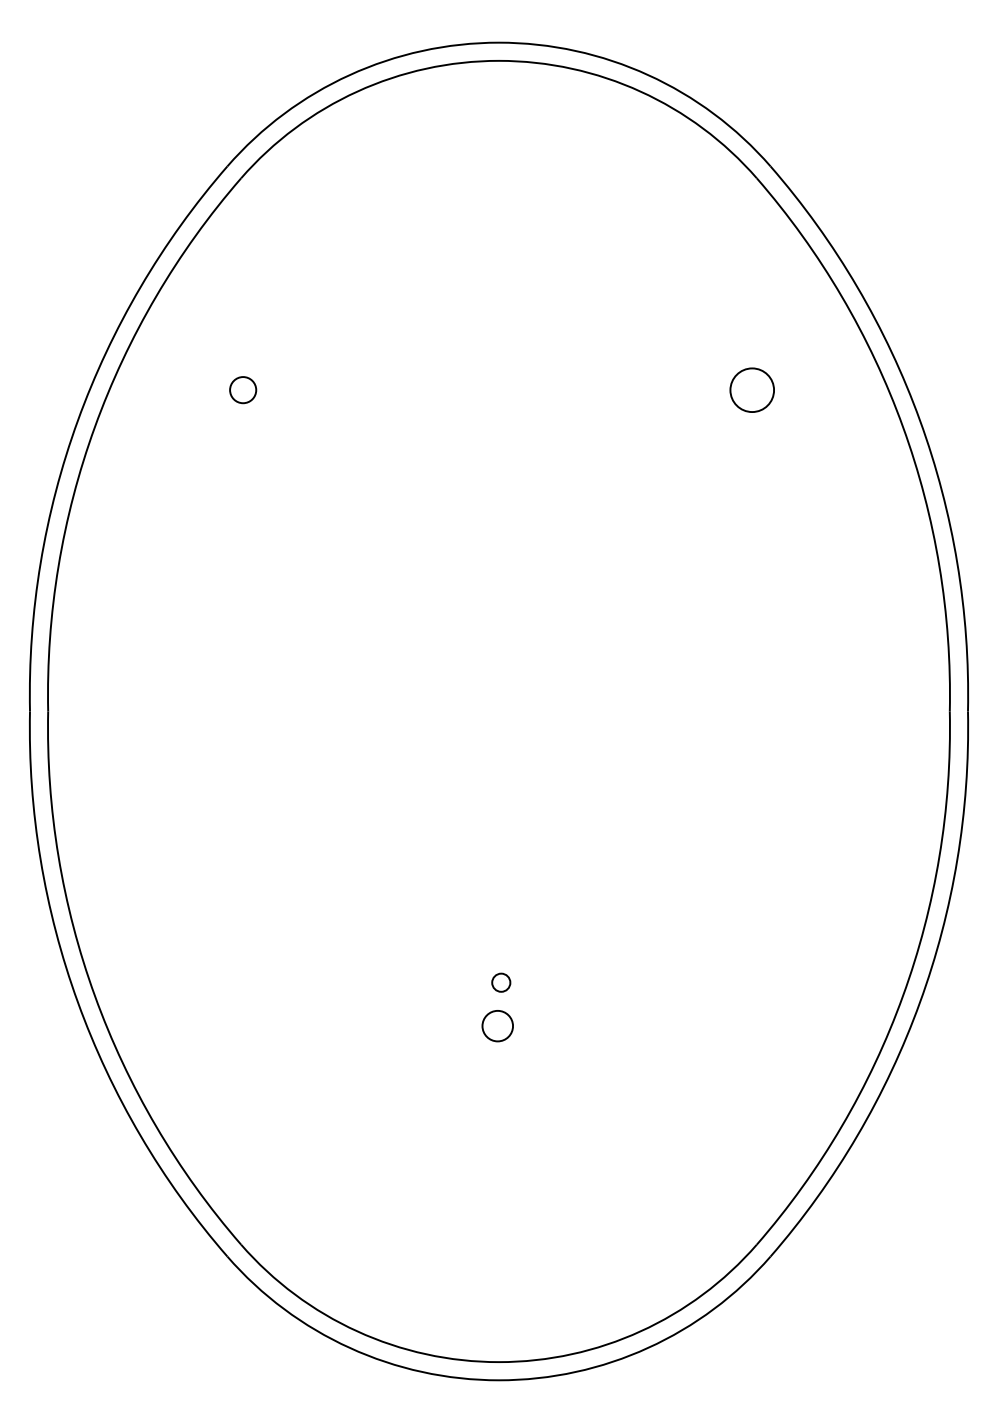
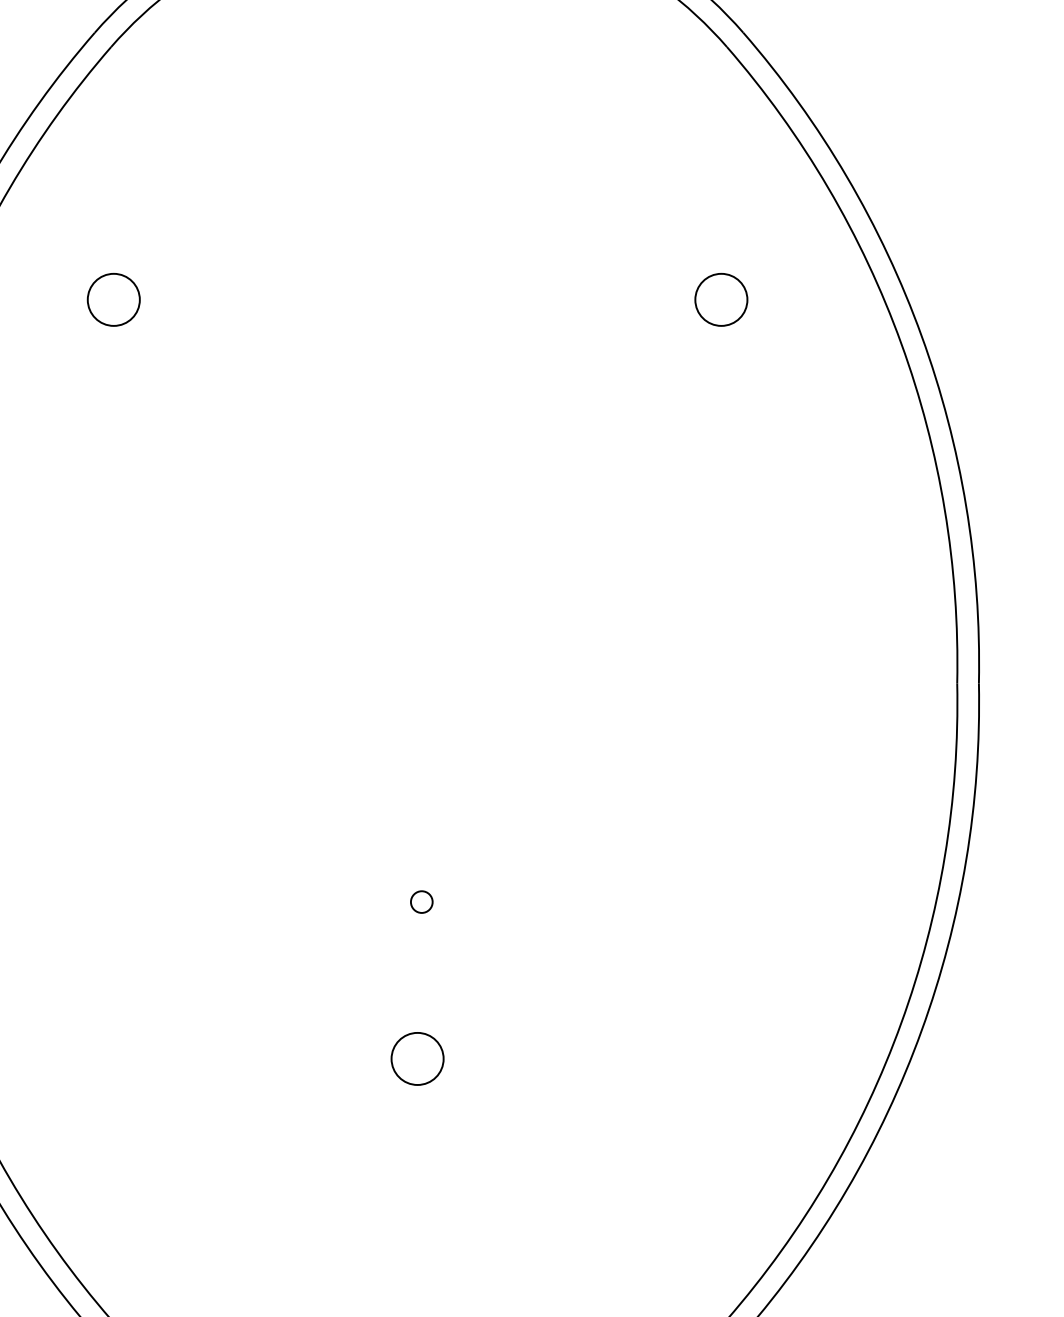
circle: (242, 389) -> (112, 298), size x1.67
circle: (501, 982) -> (422, 901), moved
circle: (497, 1025) -> (417, 1058), size x1.43

